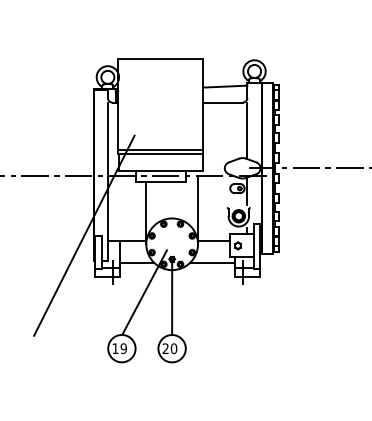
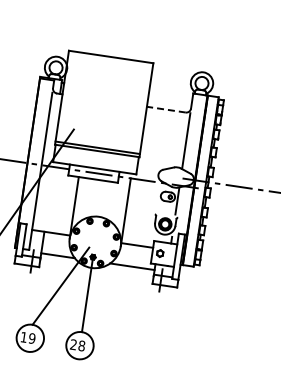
line: (225, 86) -> (171, 94), removed
line: (223, 102) -> (166, 109), solid -> dashed
text: (173, 348) -> (81, 345), 20 -> 28

